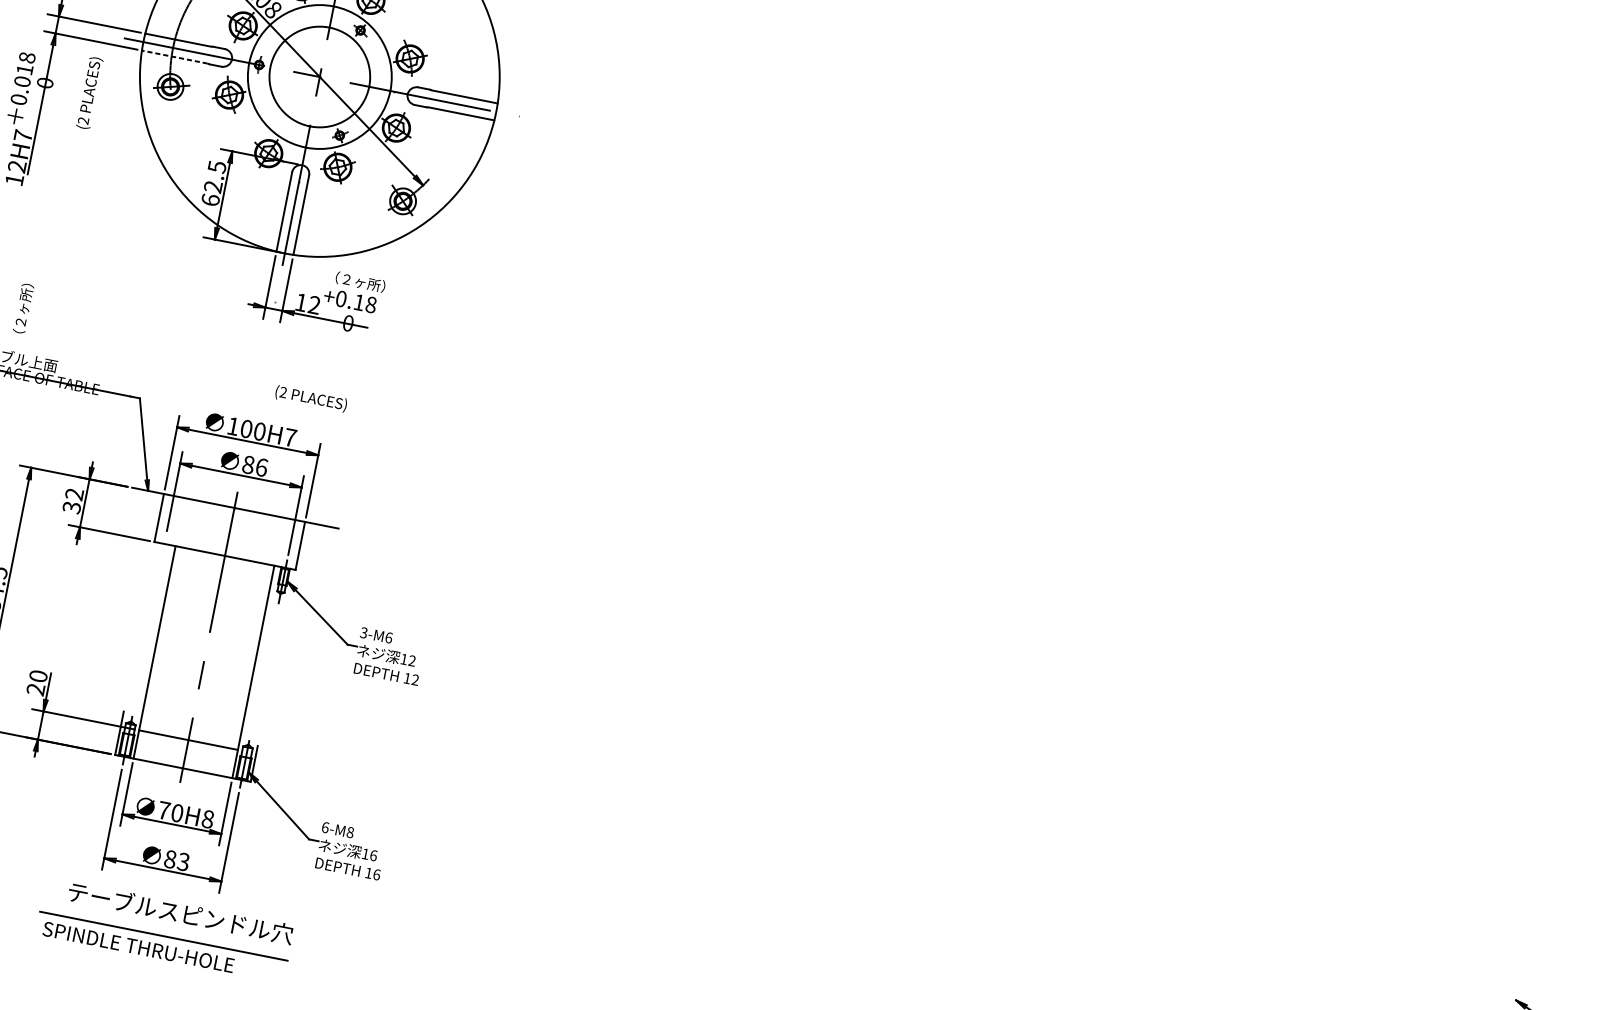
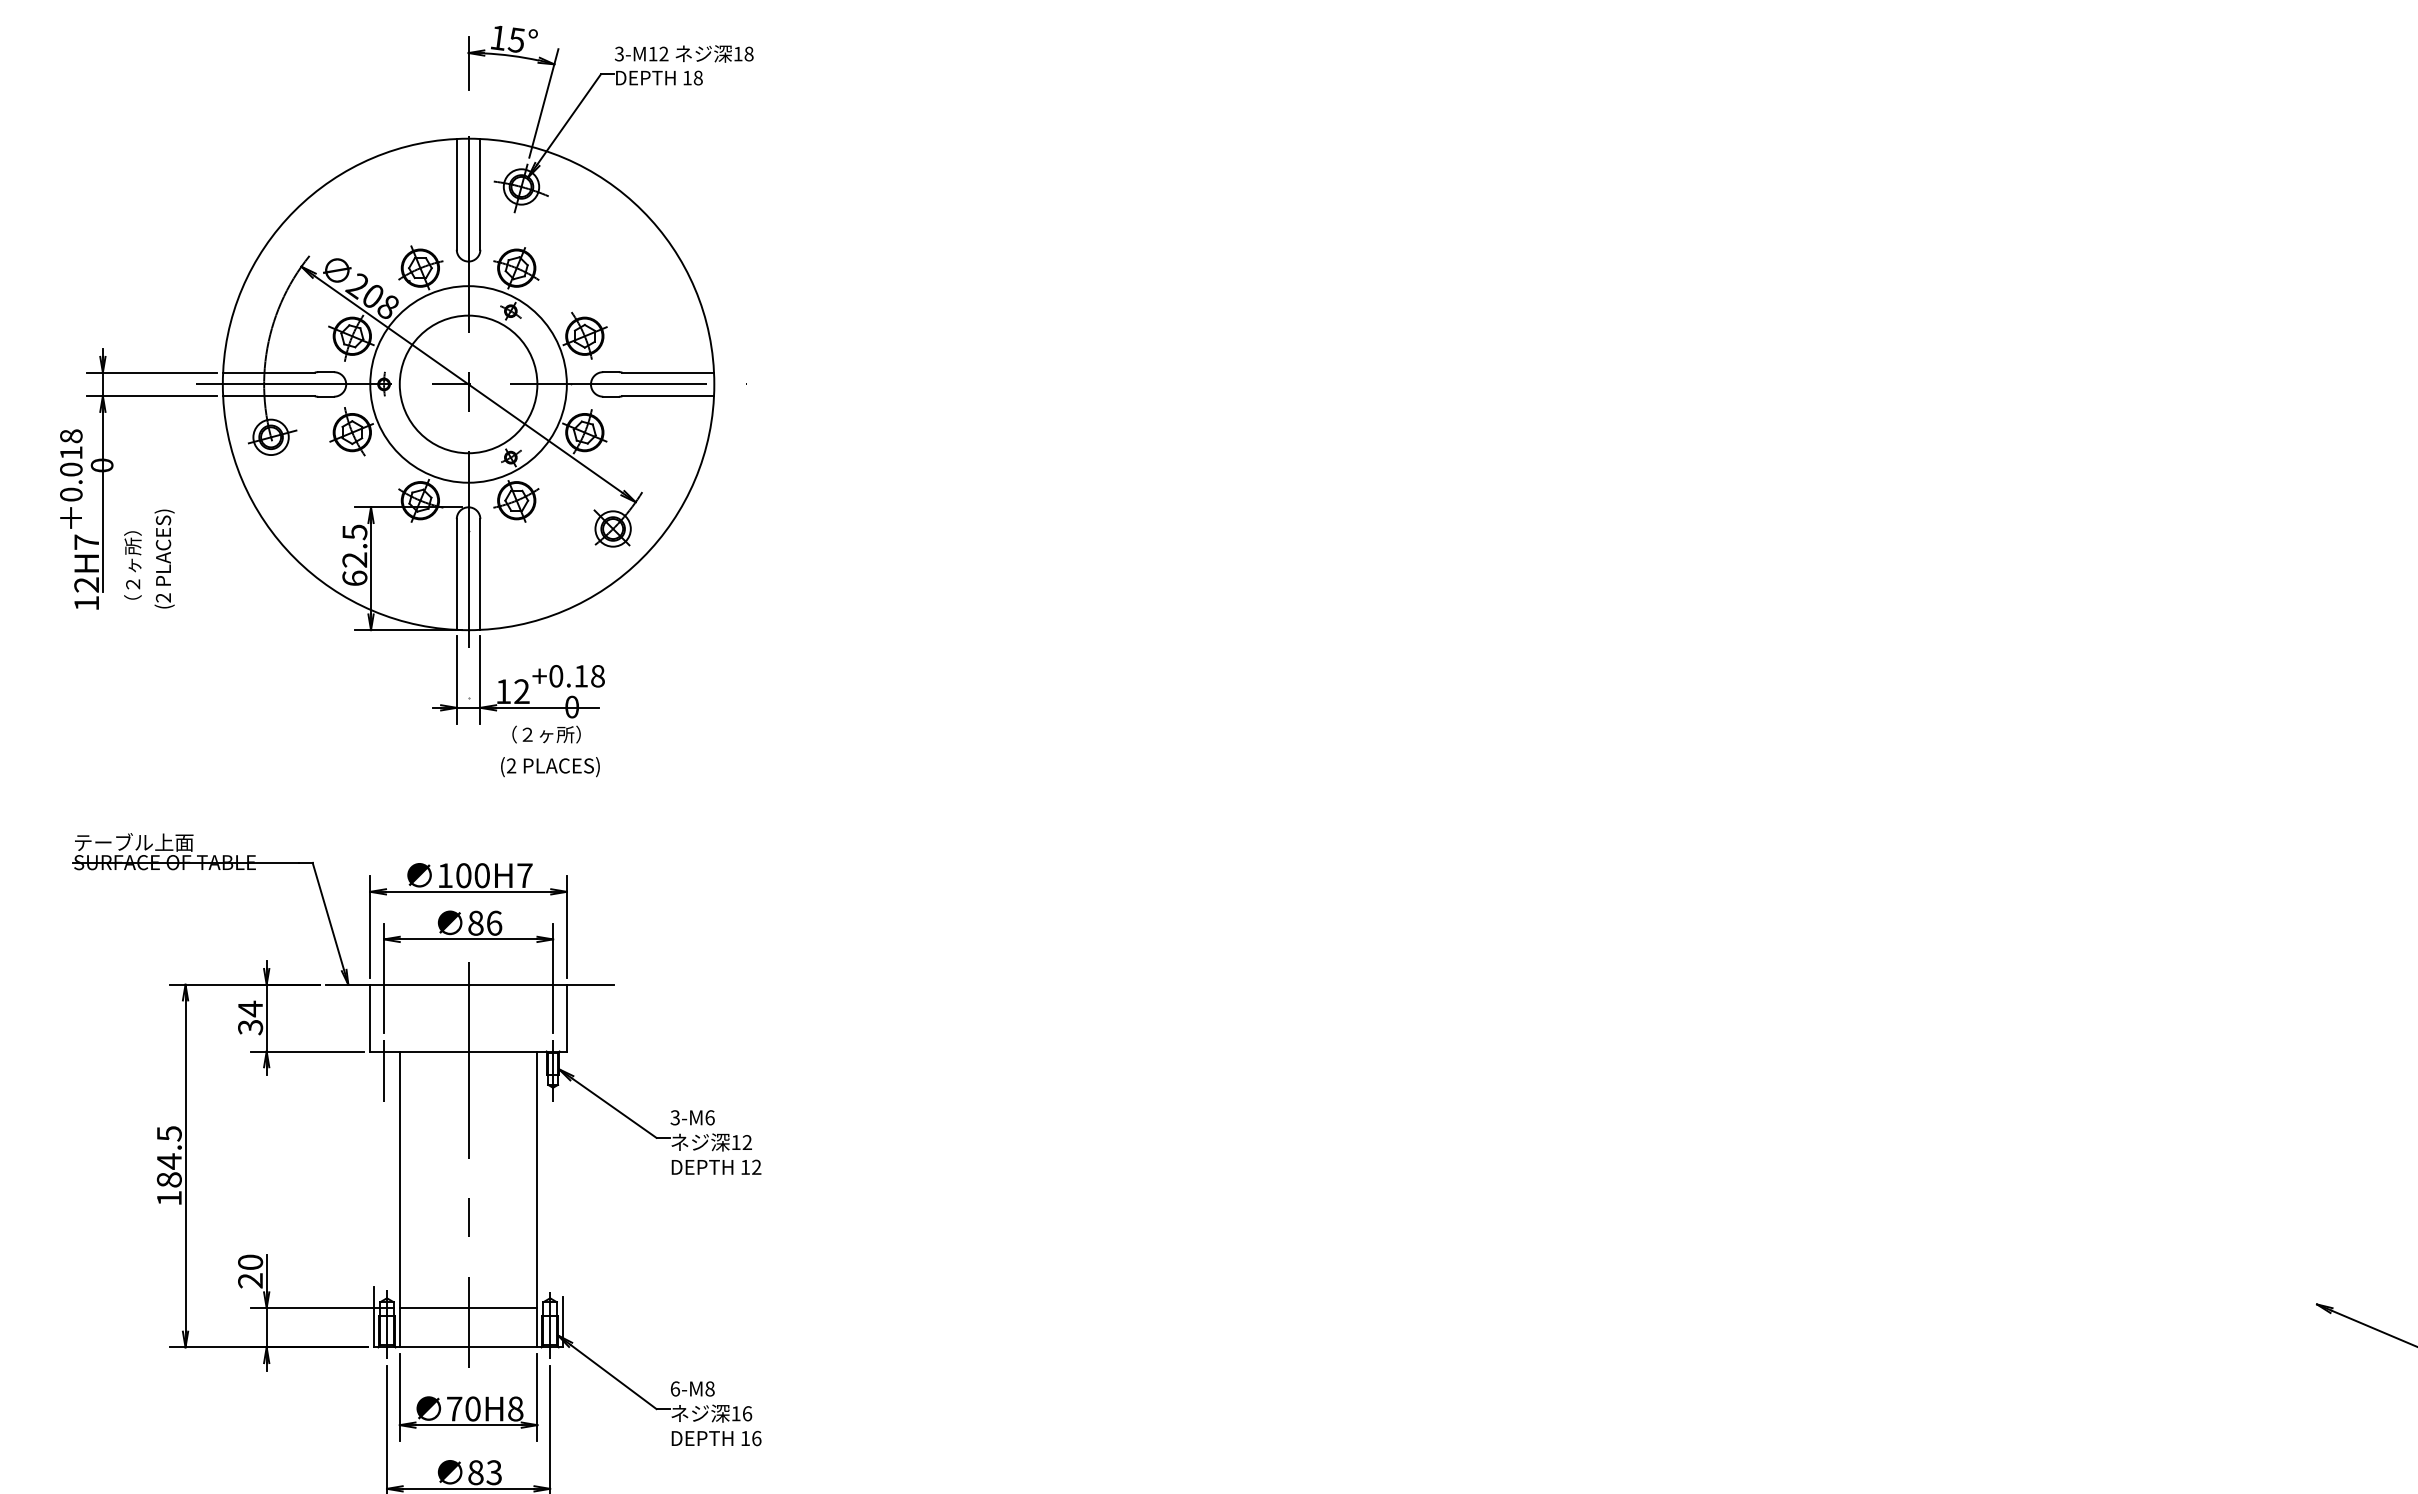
line: (174, 57) -> (268, 396), dashed -> solid
text: (89, 92) -> (164, 558), moved
text: (360, 282) -> (546, 734), moved
text: (23, 308) -> (132, 565), moved
text: (311, 399) -> (550, 767), moved
text: (74, 494) -> (250, 1008), 32 -> 34
line: (161, 557) -> (384, 1070), added

